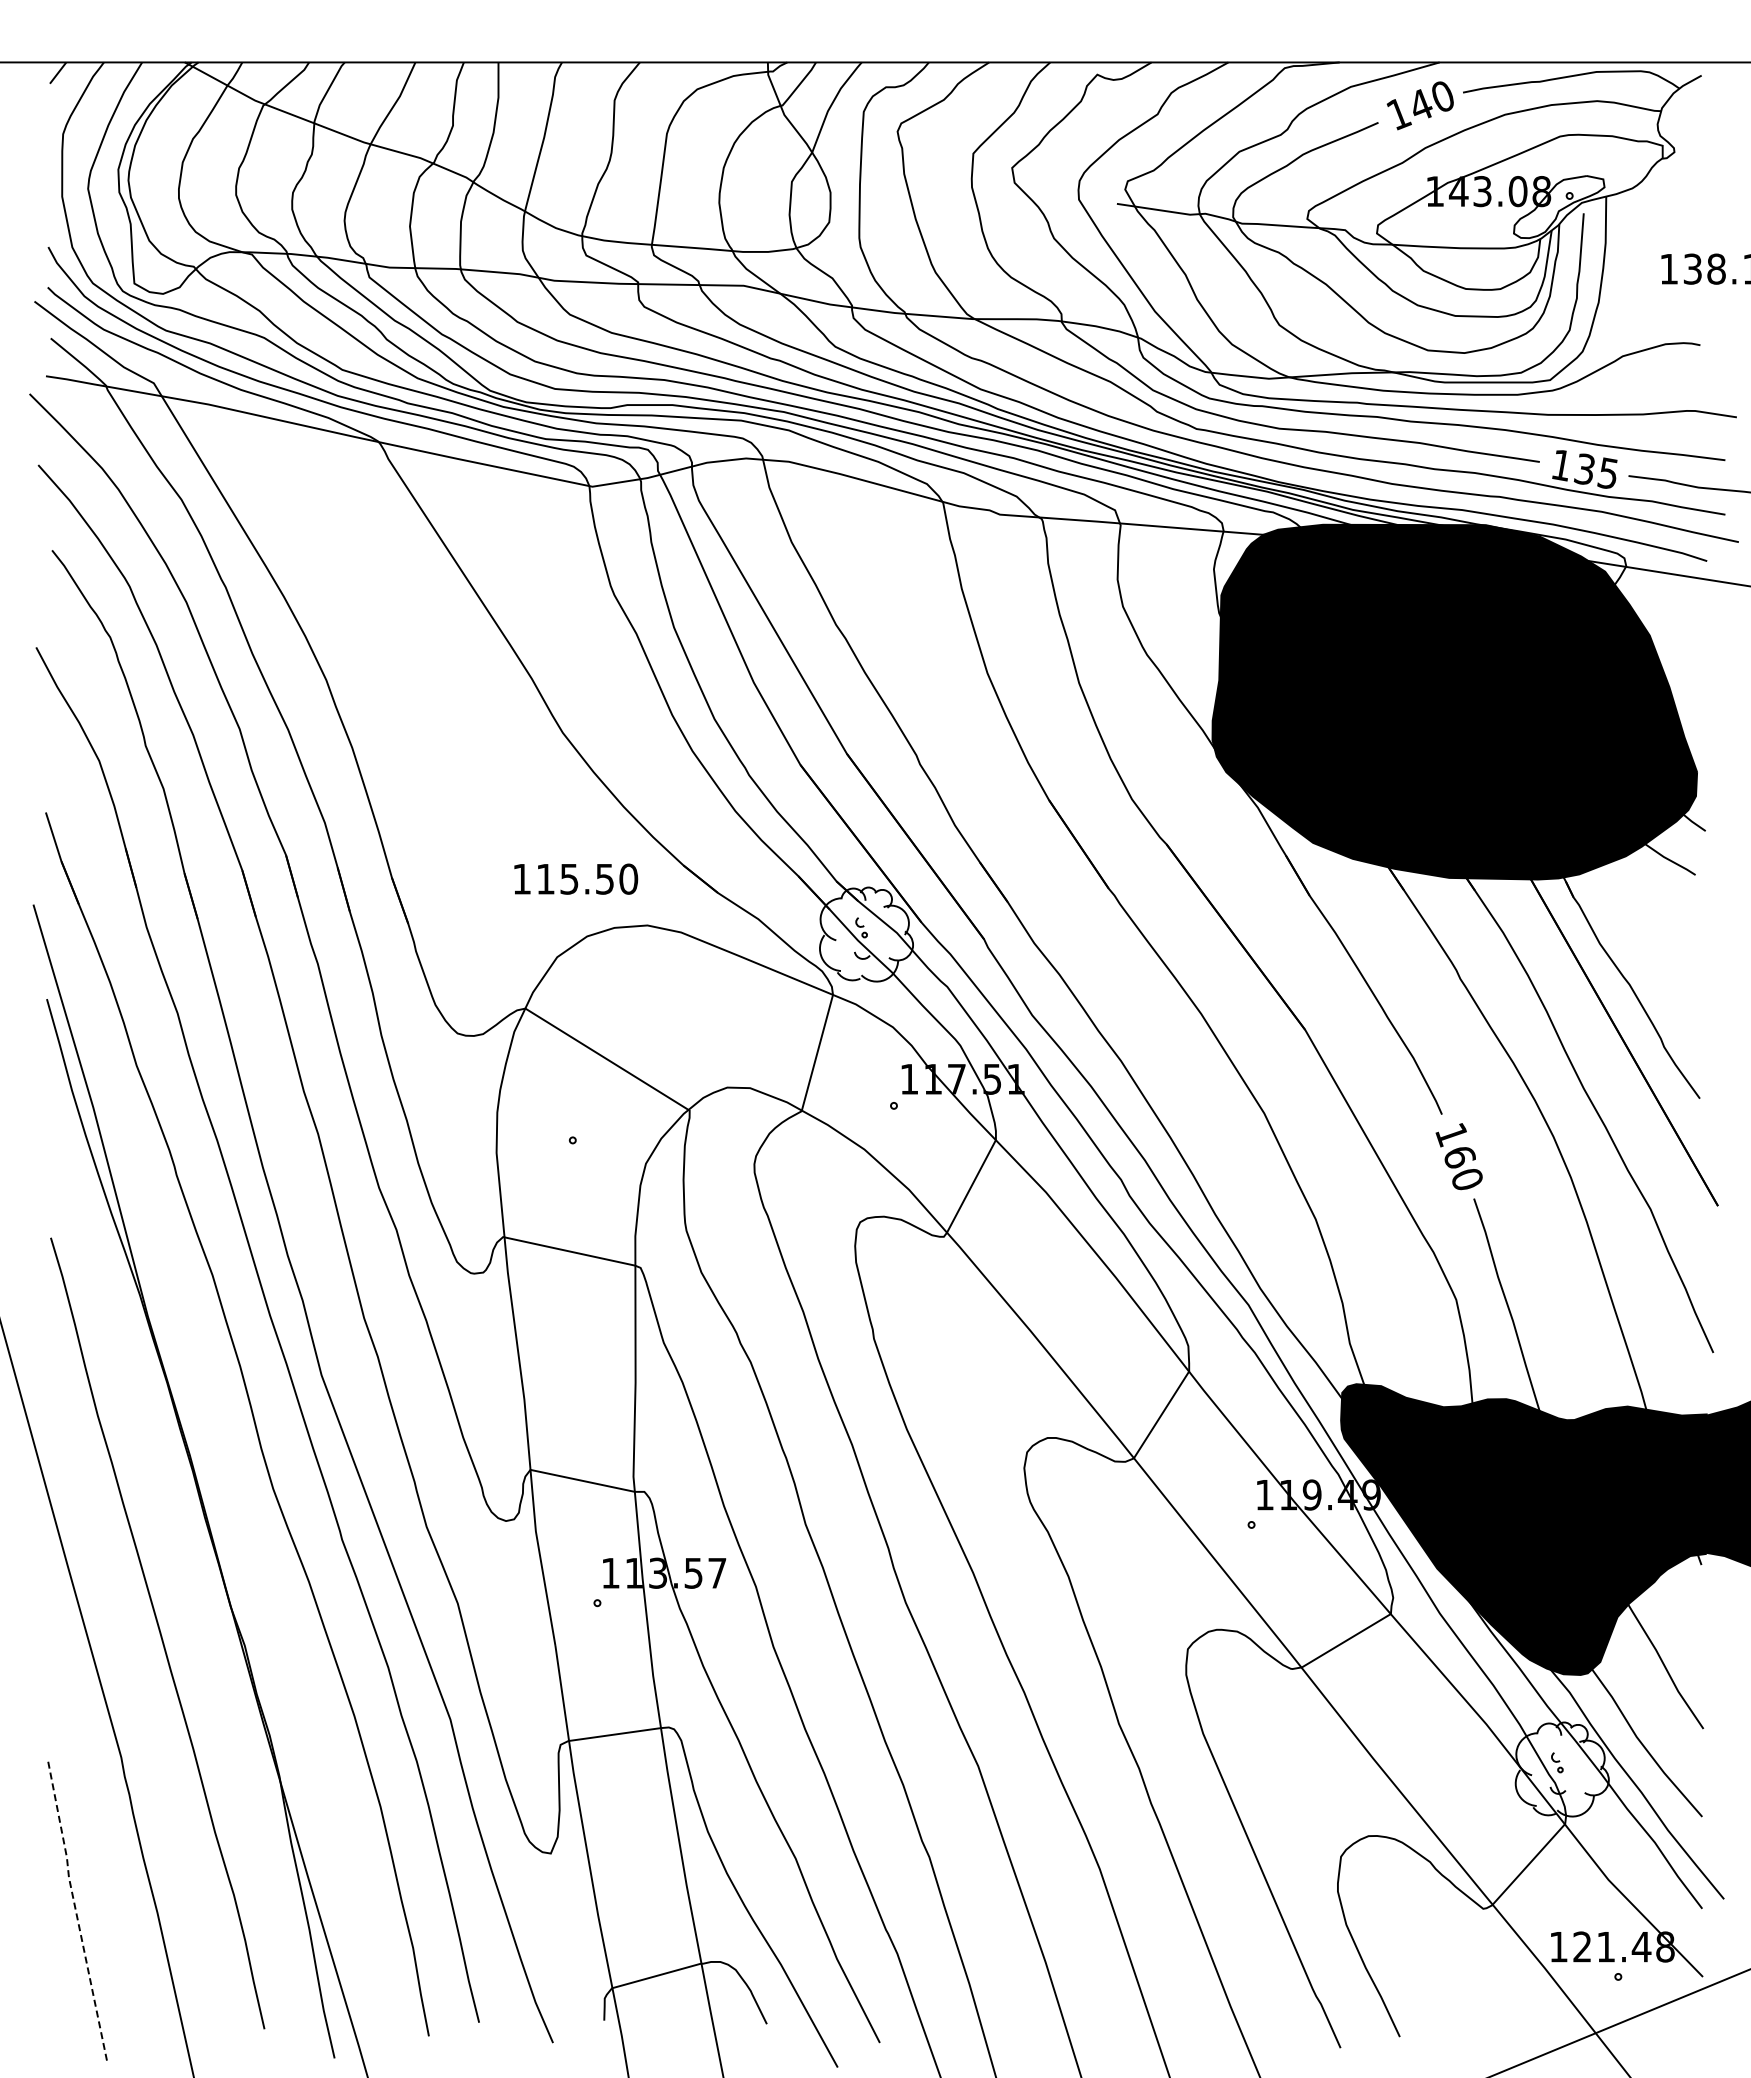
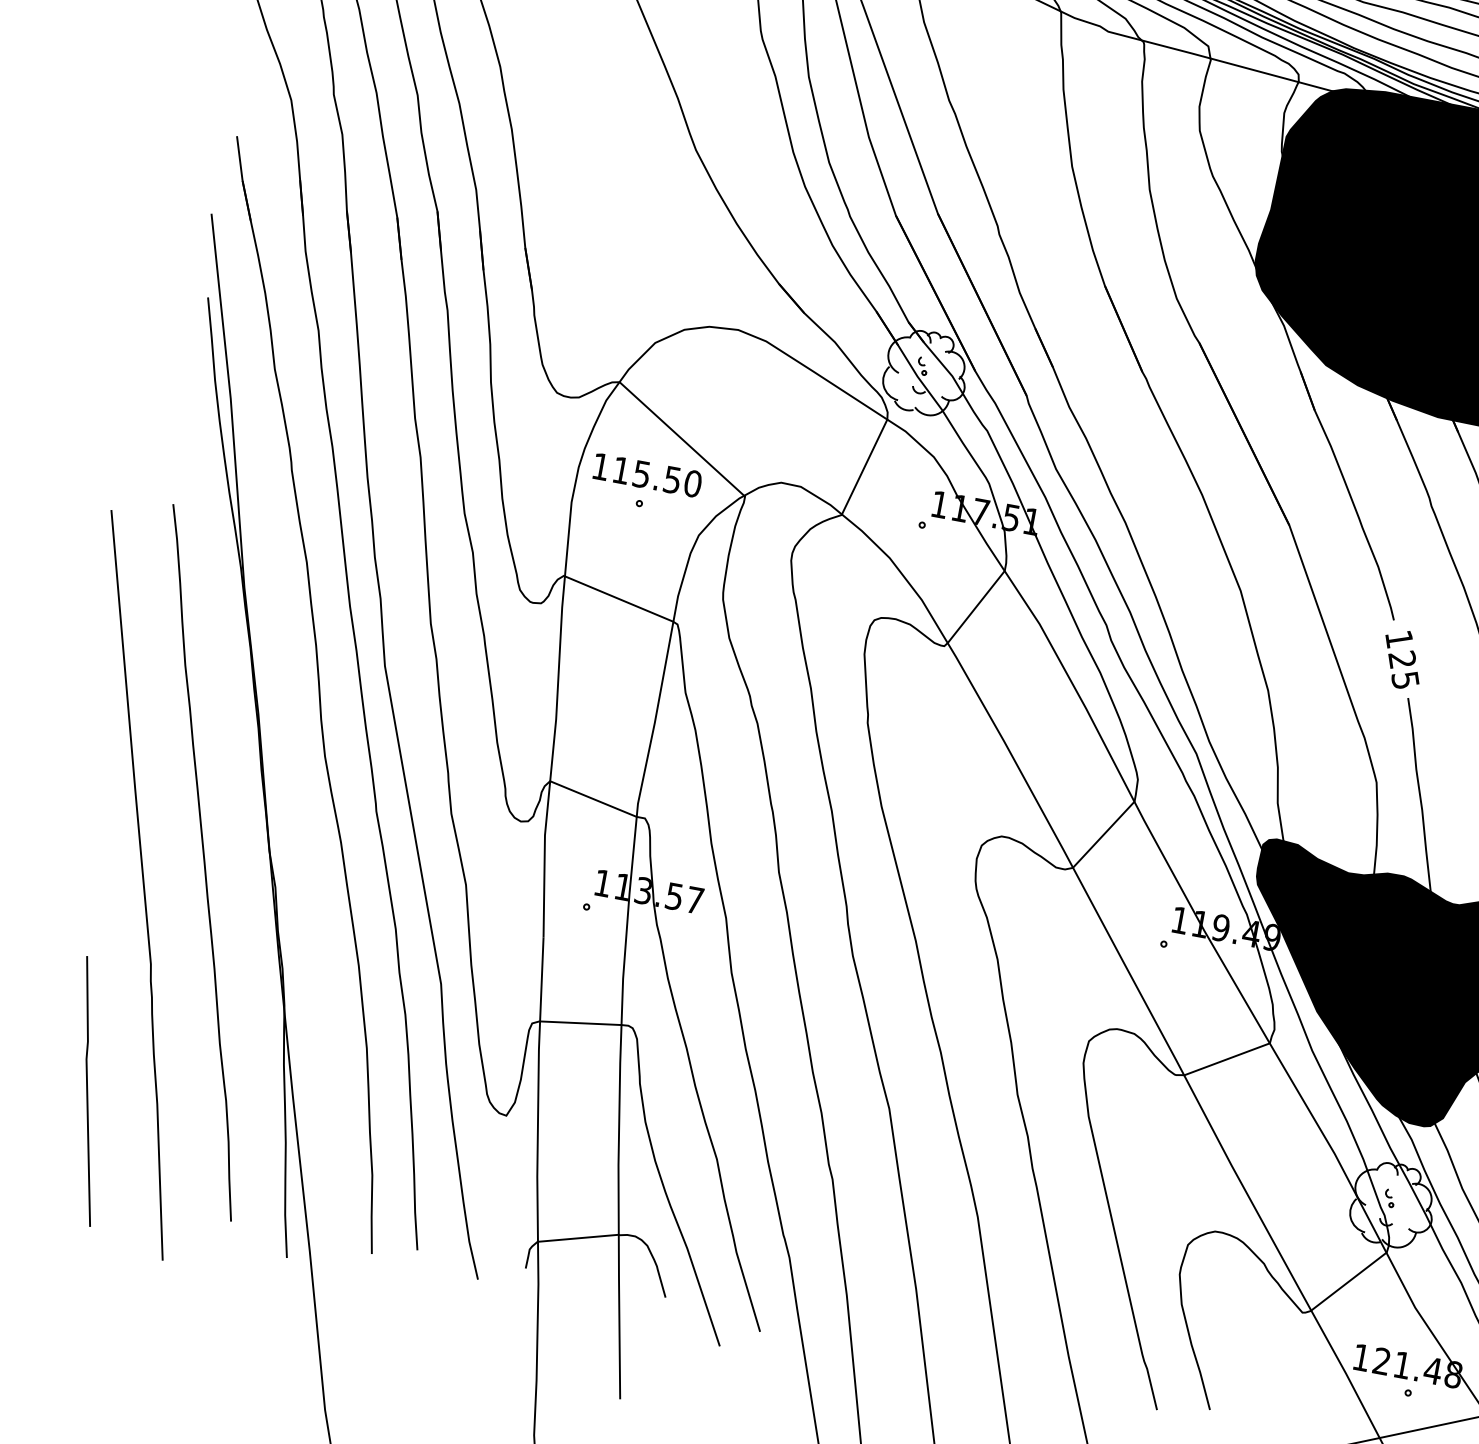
text: (576, 878) -> (648, 474), moved
text: (1462, 1167) -> (1403, 669), 160 -> 125
line: (76, 1912) -> (87, 1090), dashed -> solid

